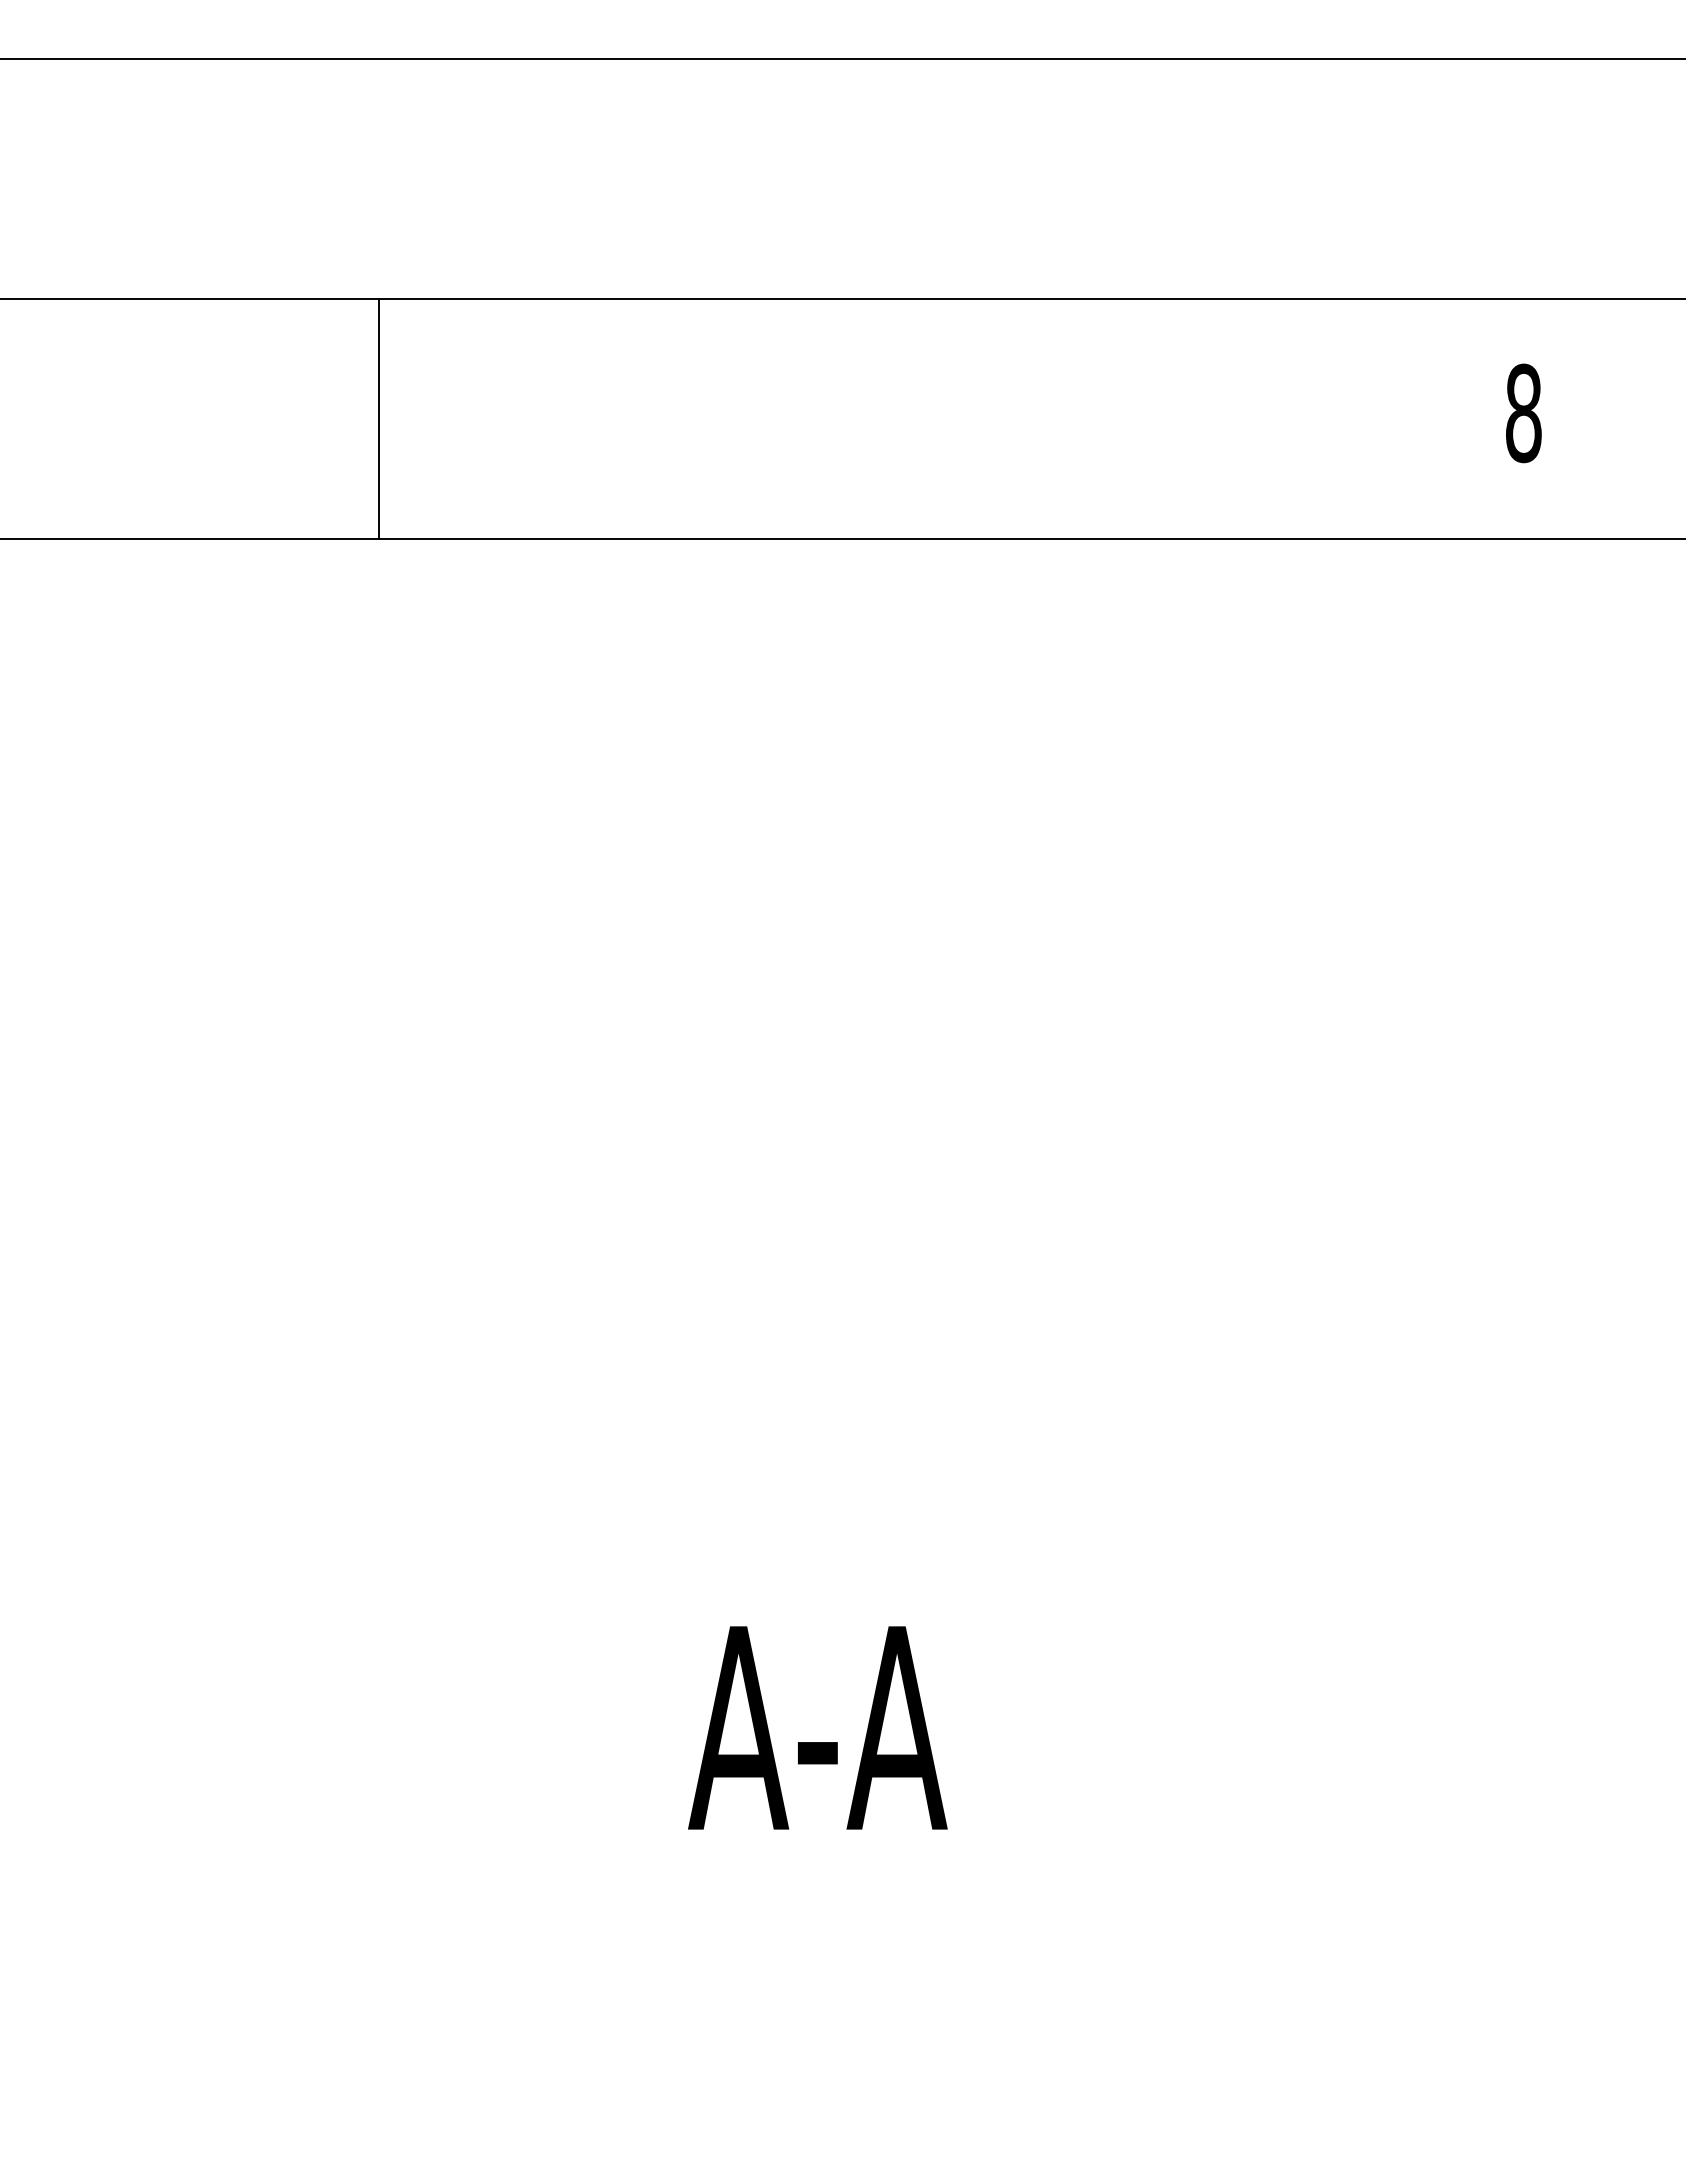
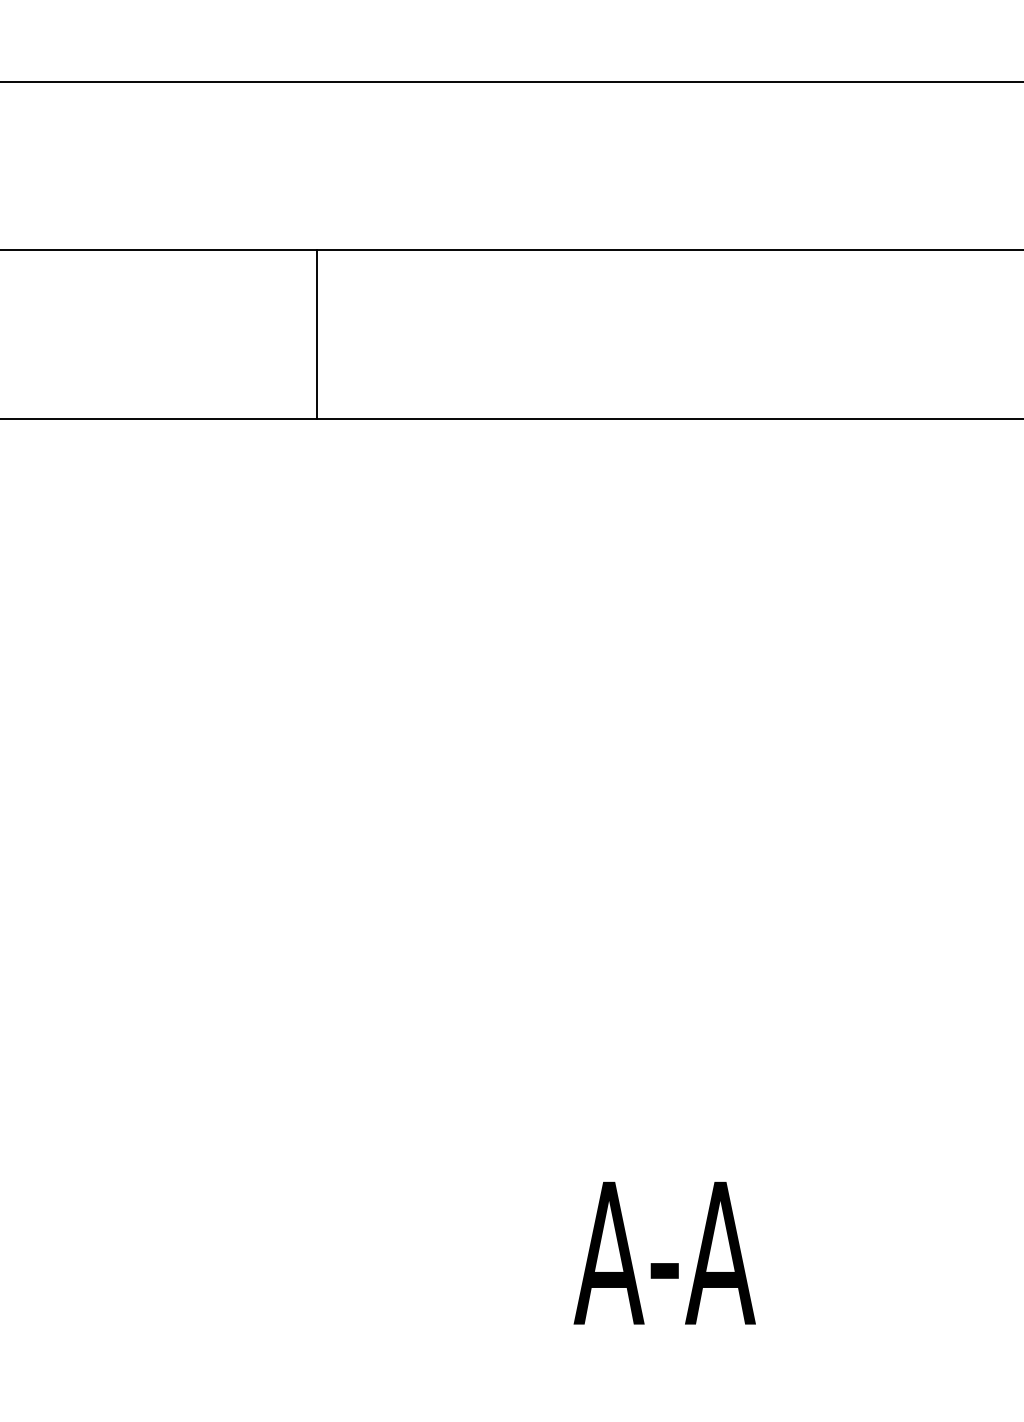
line: (378, 419) -> (316, 334), moved

